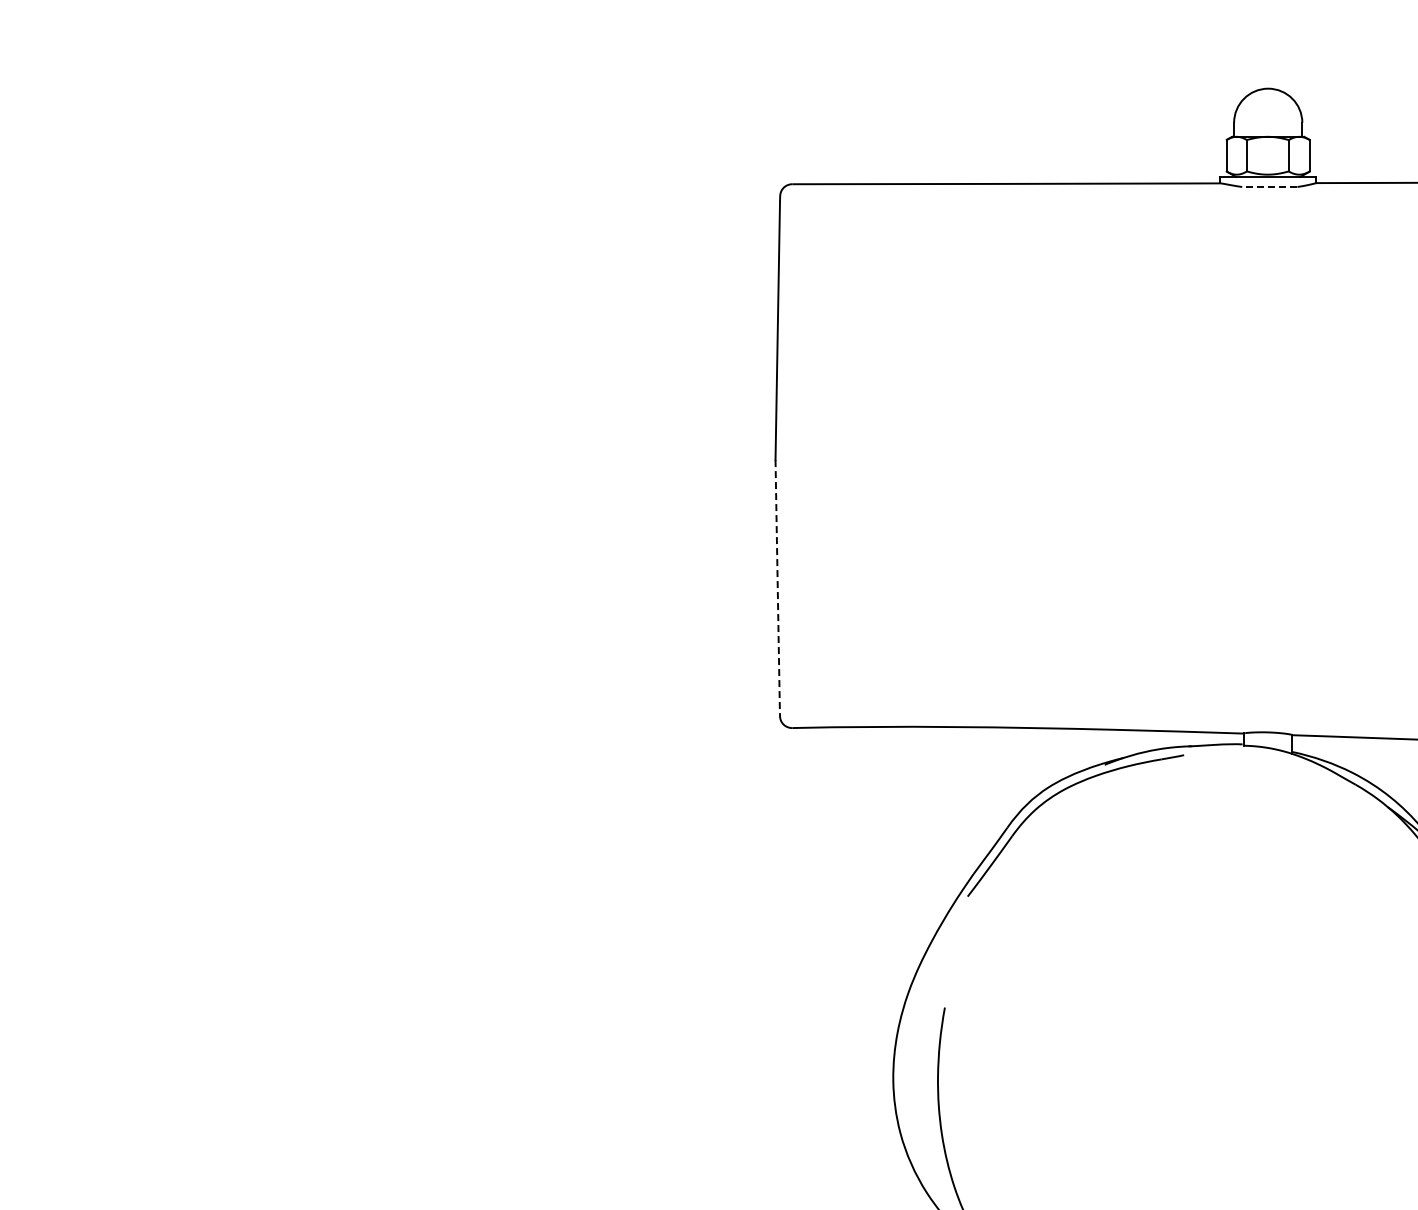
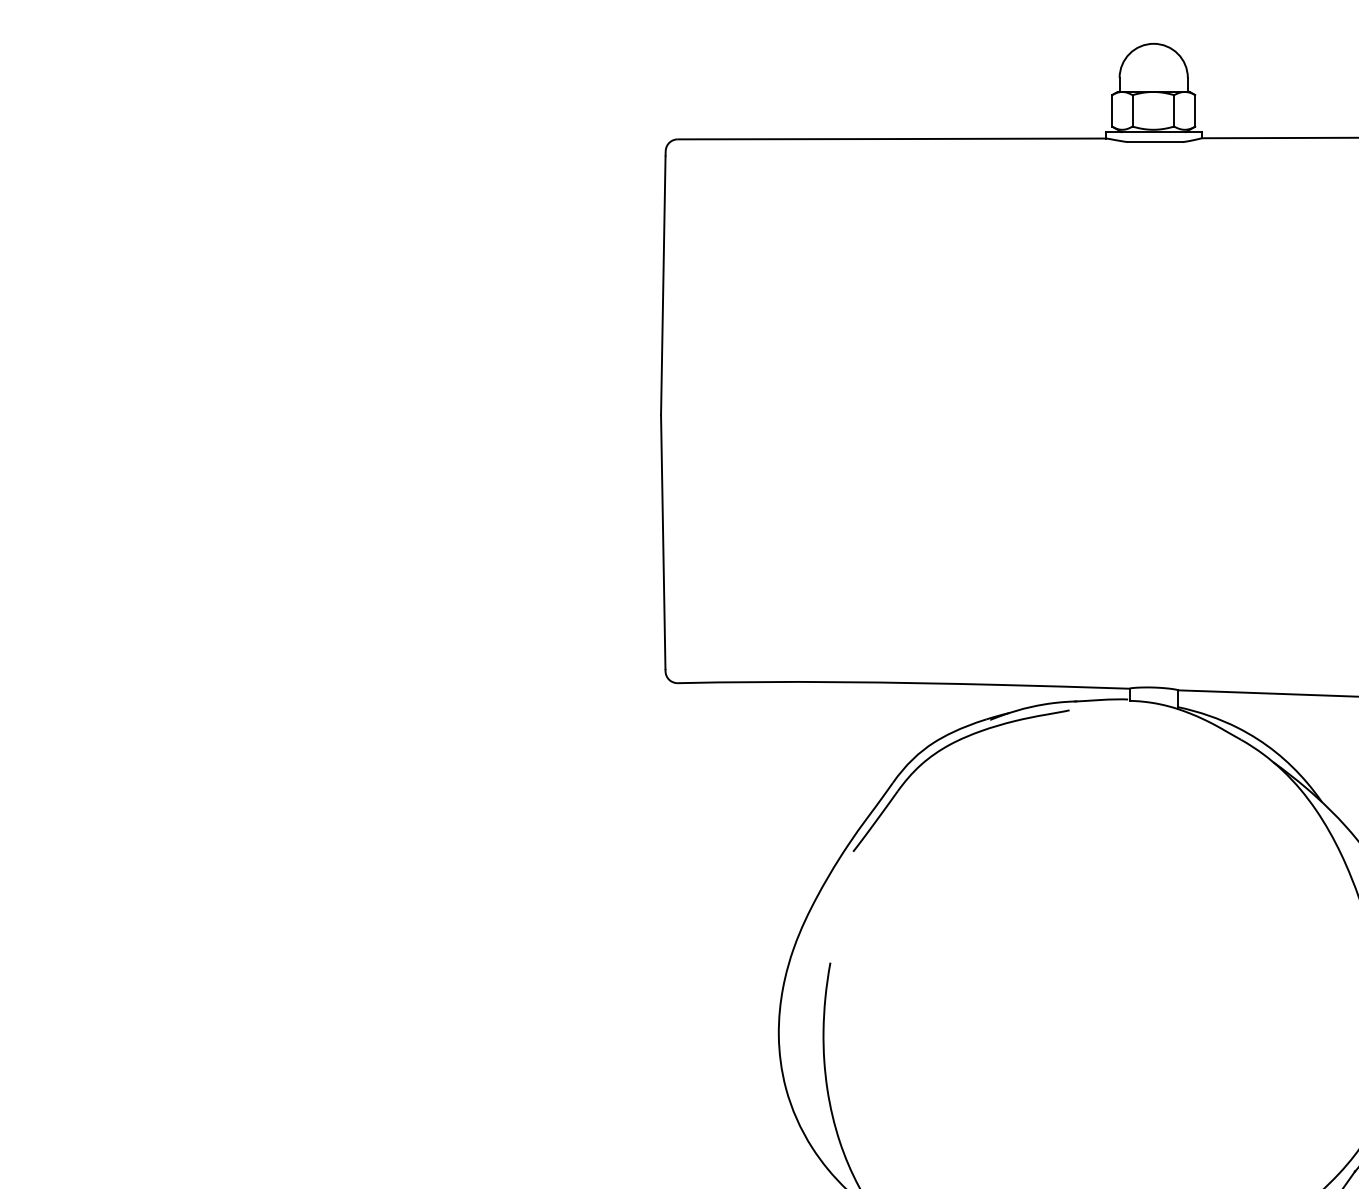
line: (1269, 187) -> (1155, 142), dashed -> solid
line: (777, 587) -> (663, 542), dashed -> solid

